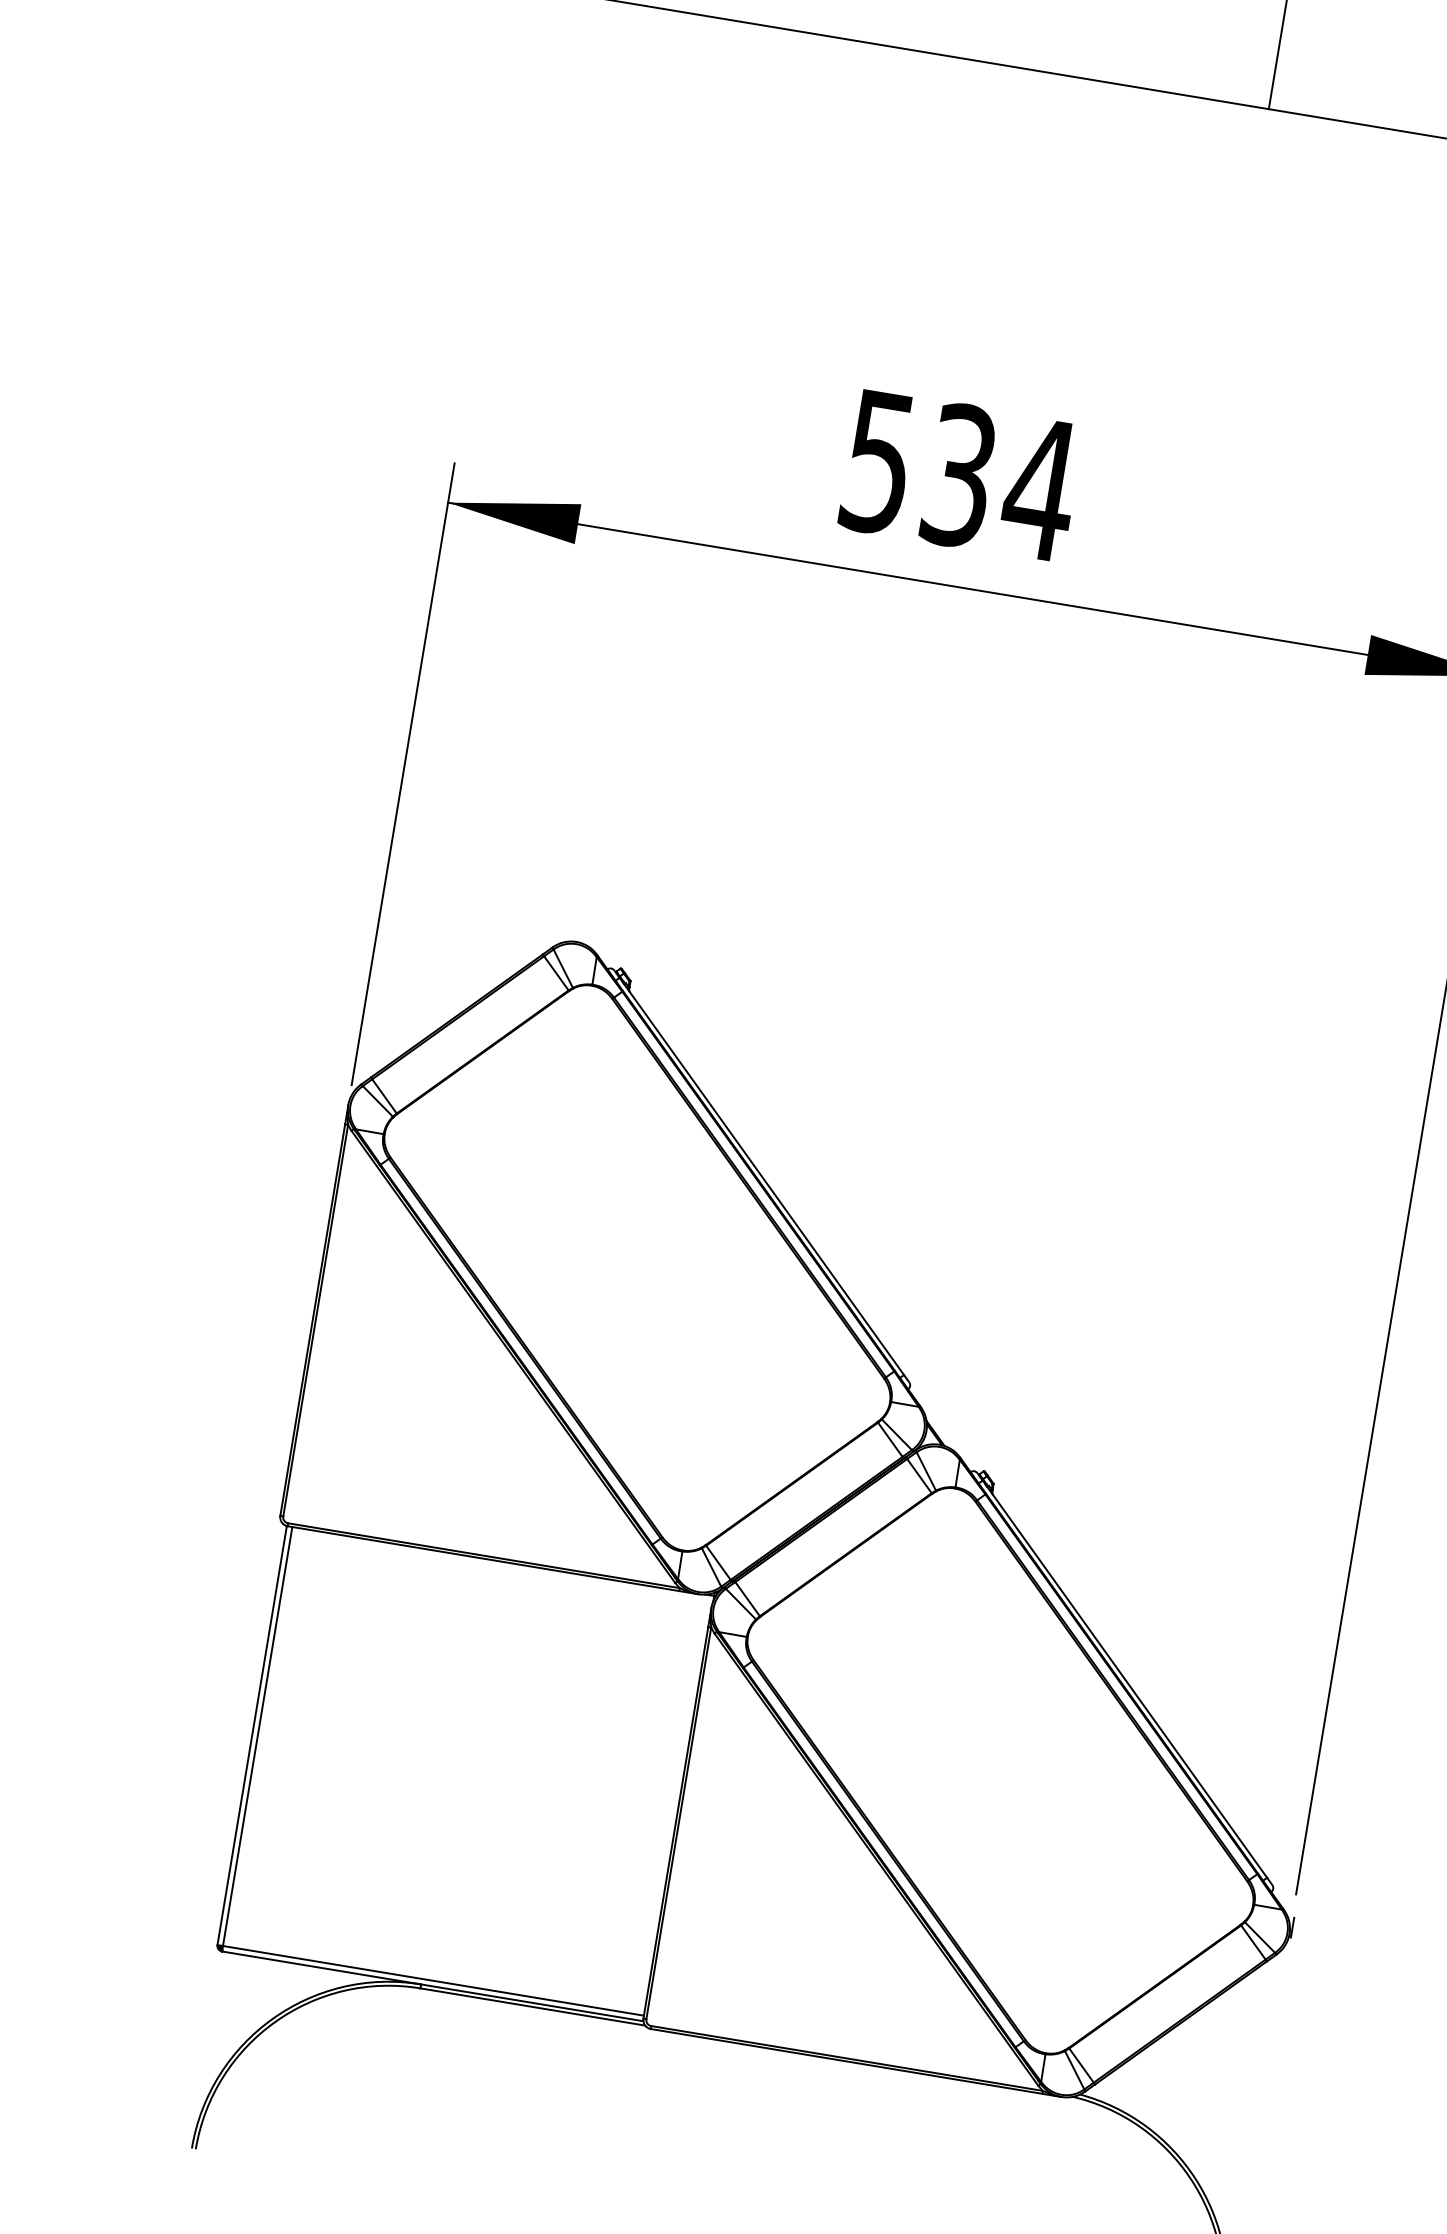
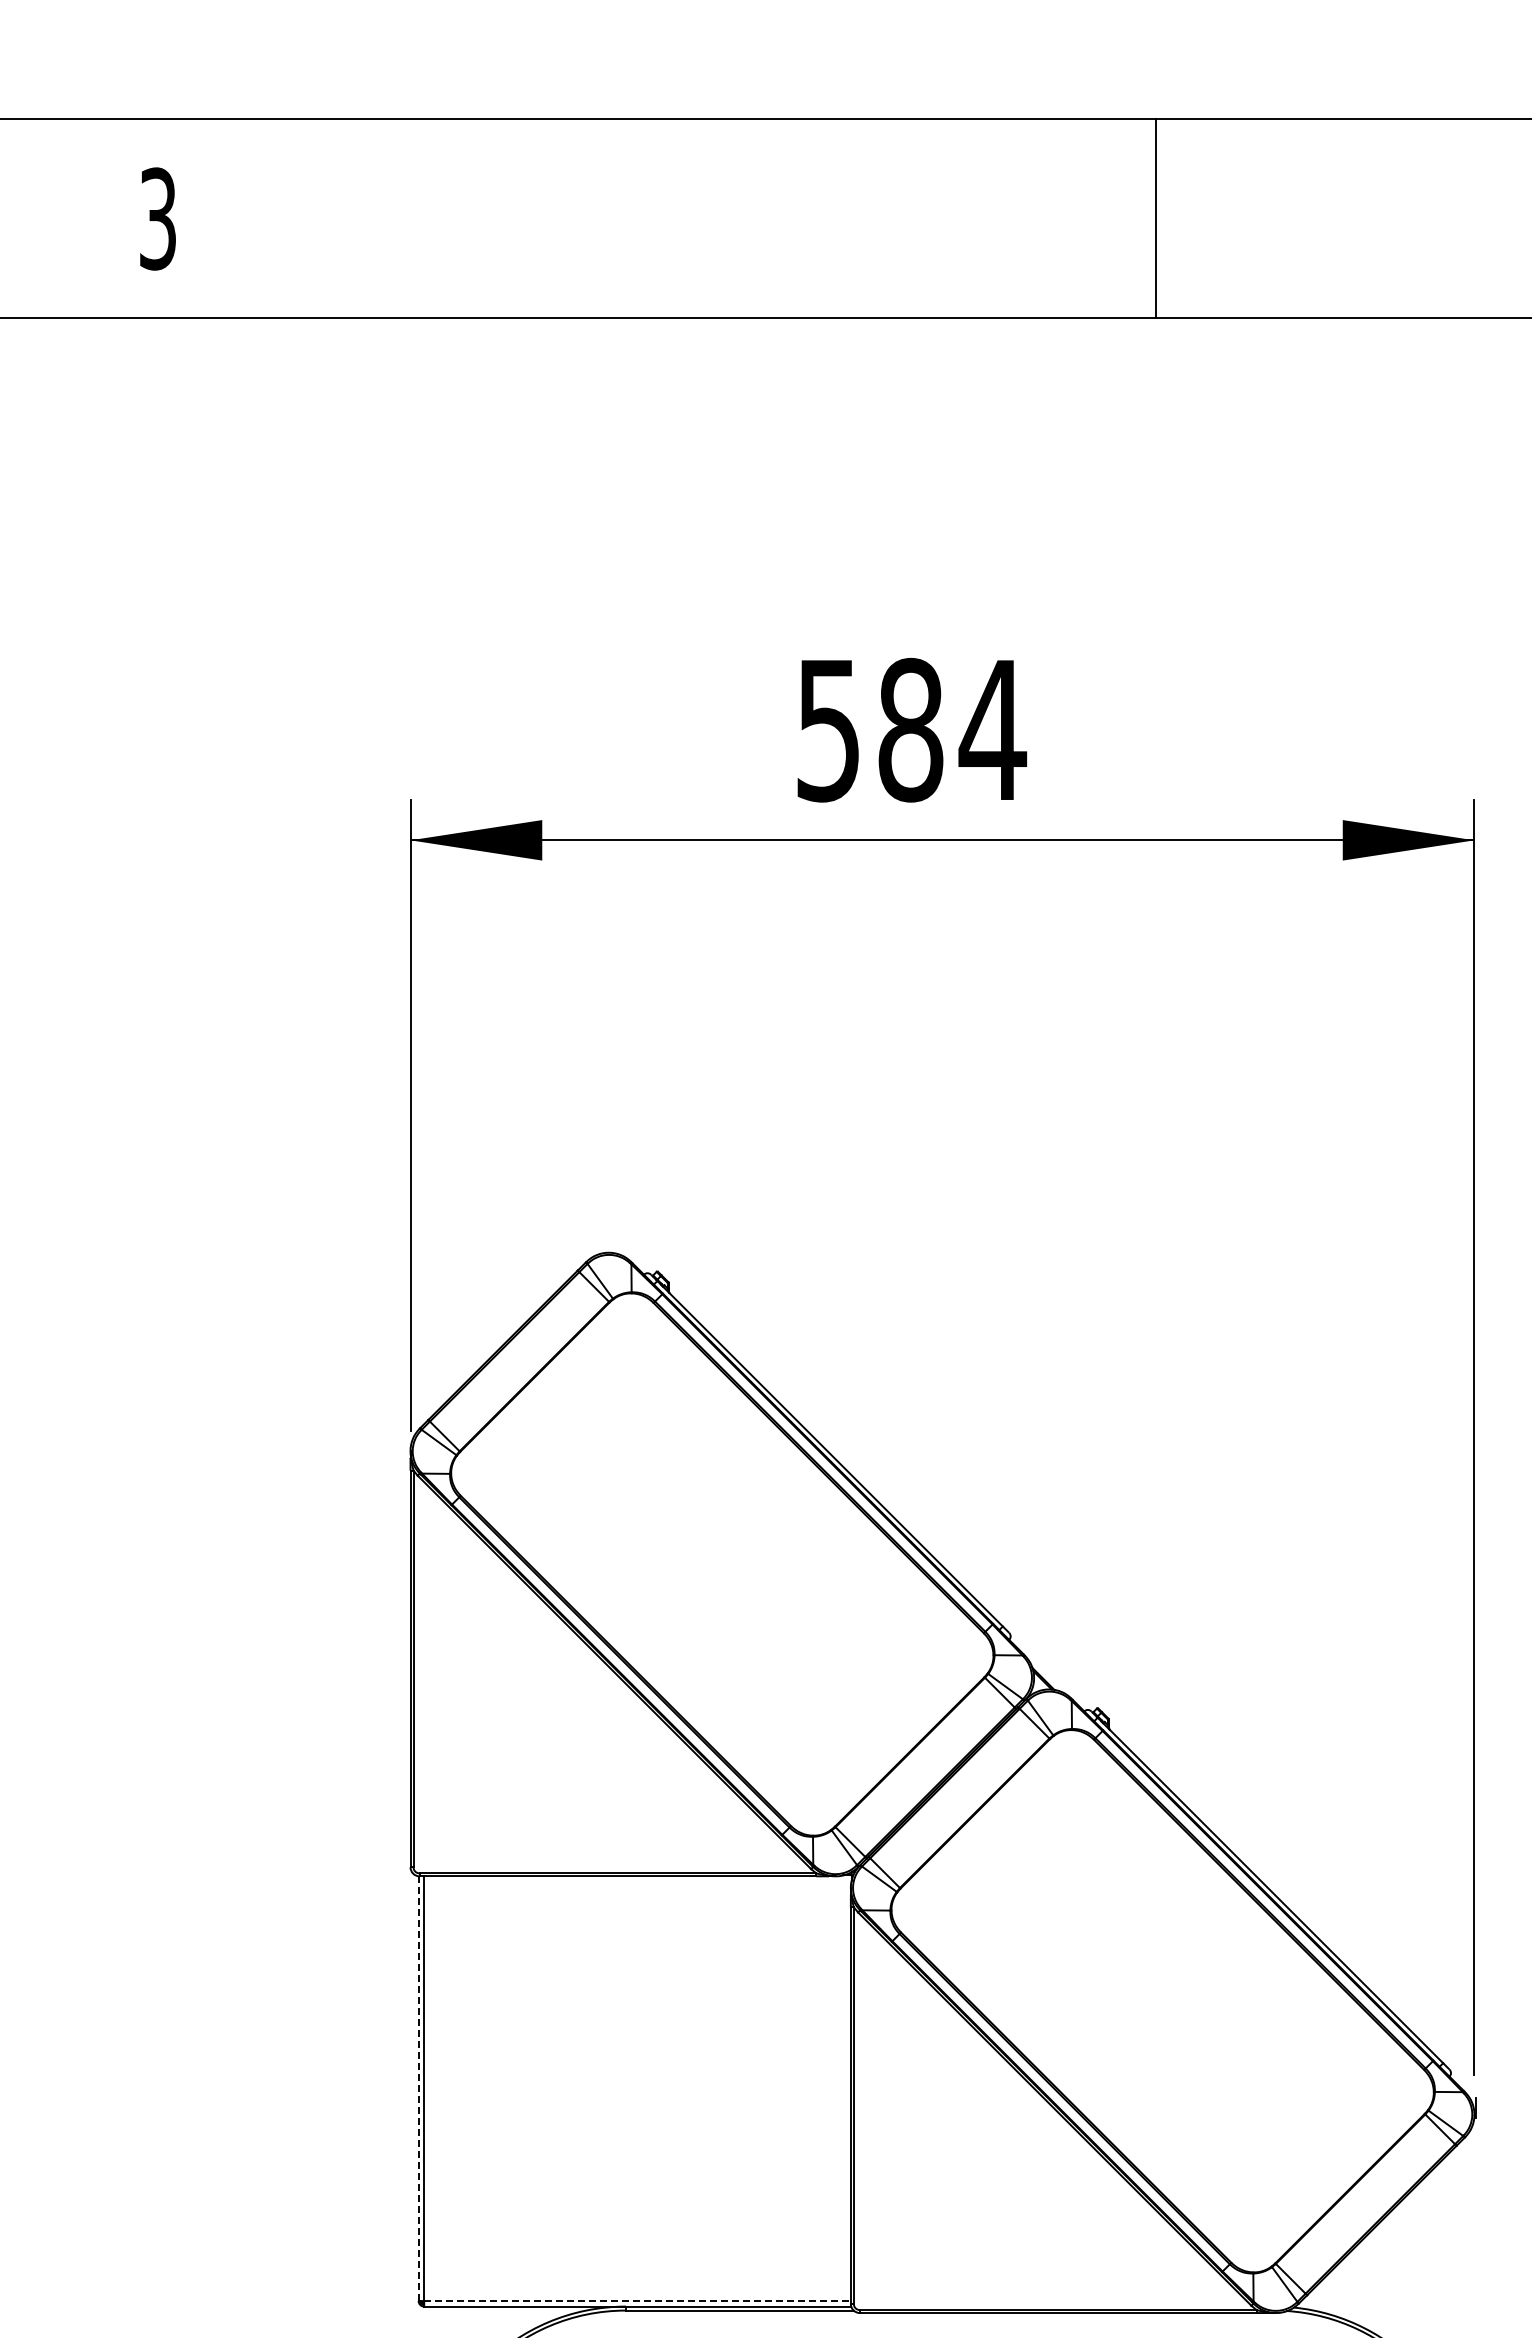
text: (959, 475) -> (910, 729), 534 -> 584
line: (252, 1735) -> (418, 2088), solid -> dashed
line: (434, 1981) -> (638, 2301), solid -> dashed

